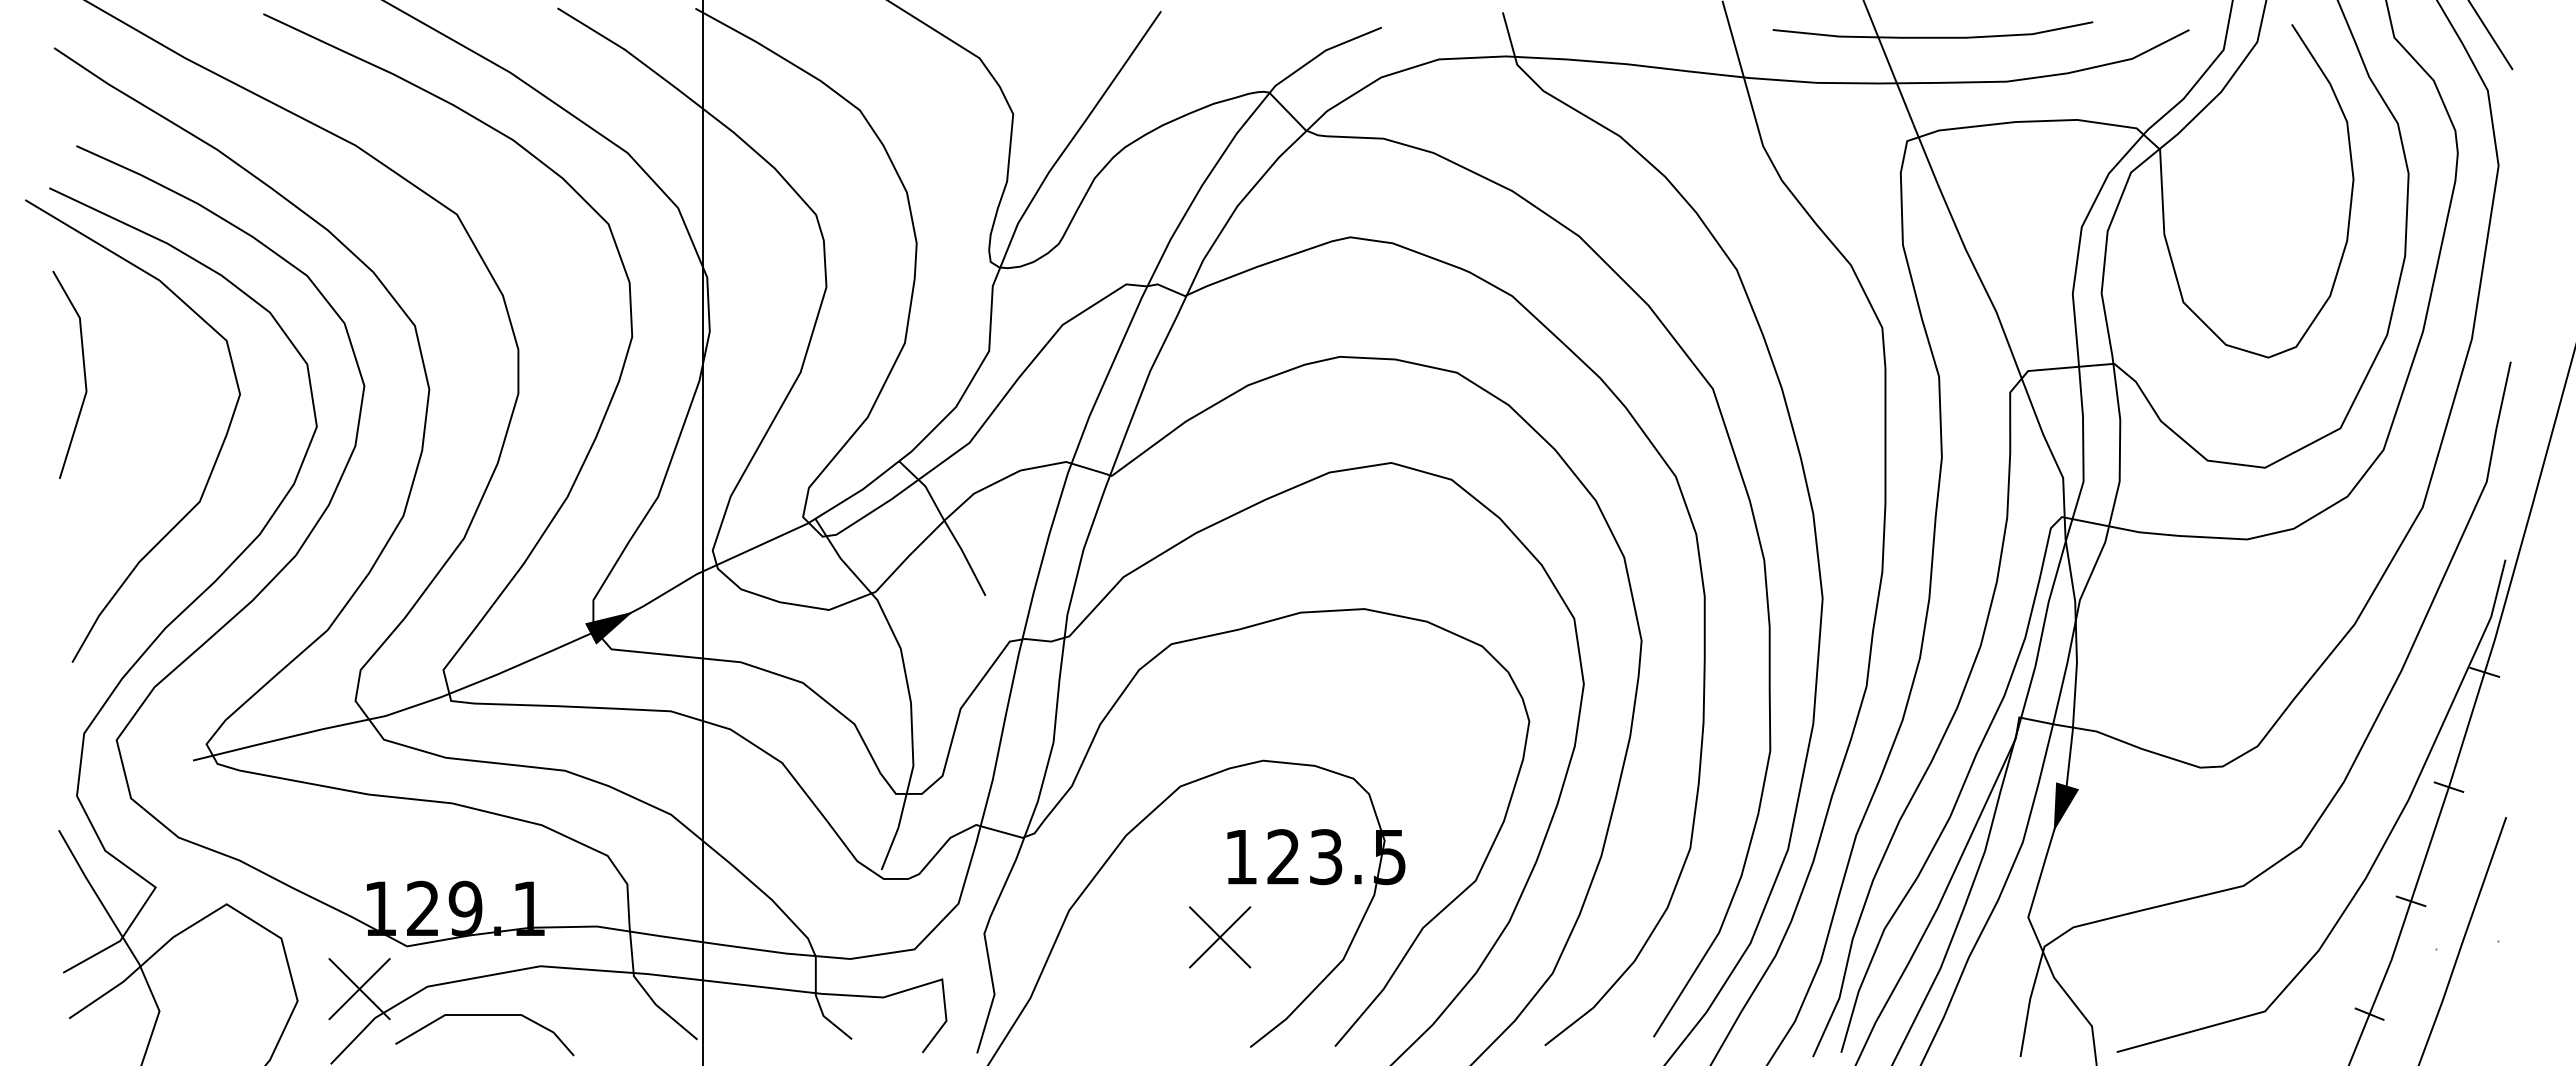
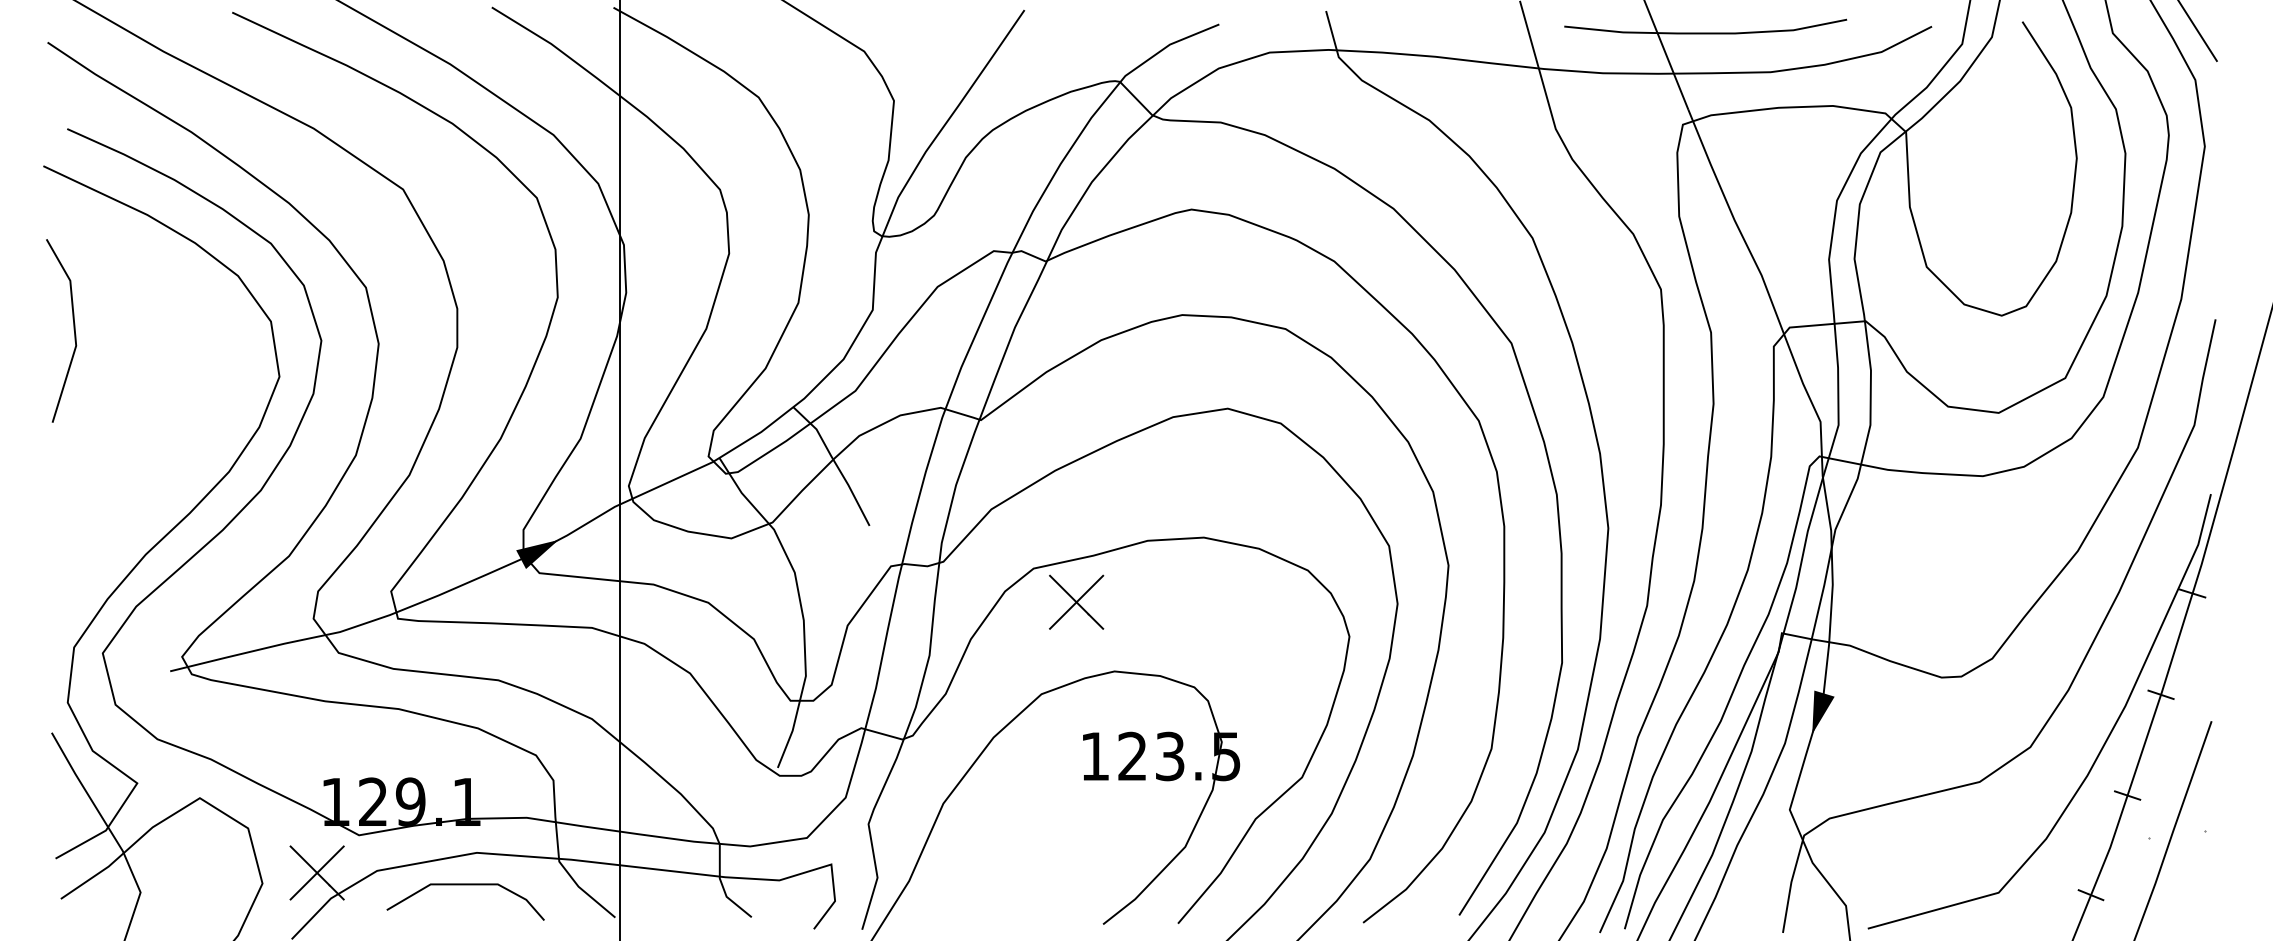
curve: (213, 464) -> (188, 410), removed
part: (1220, 937) -> (1076, 602), moved
line: (484, 1015) -> (465, 884), moved

